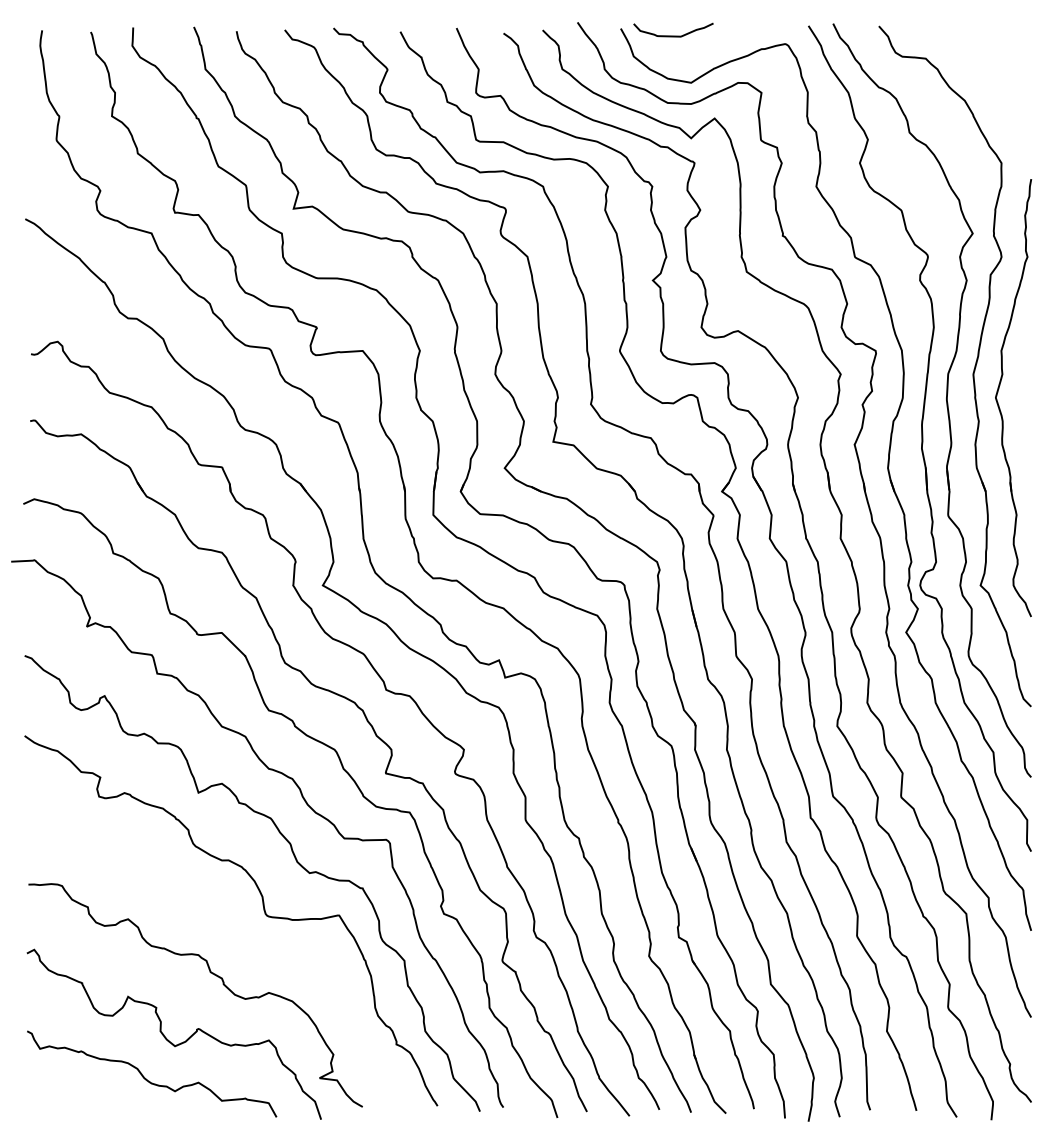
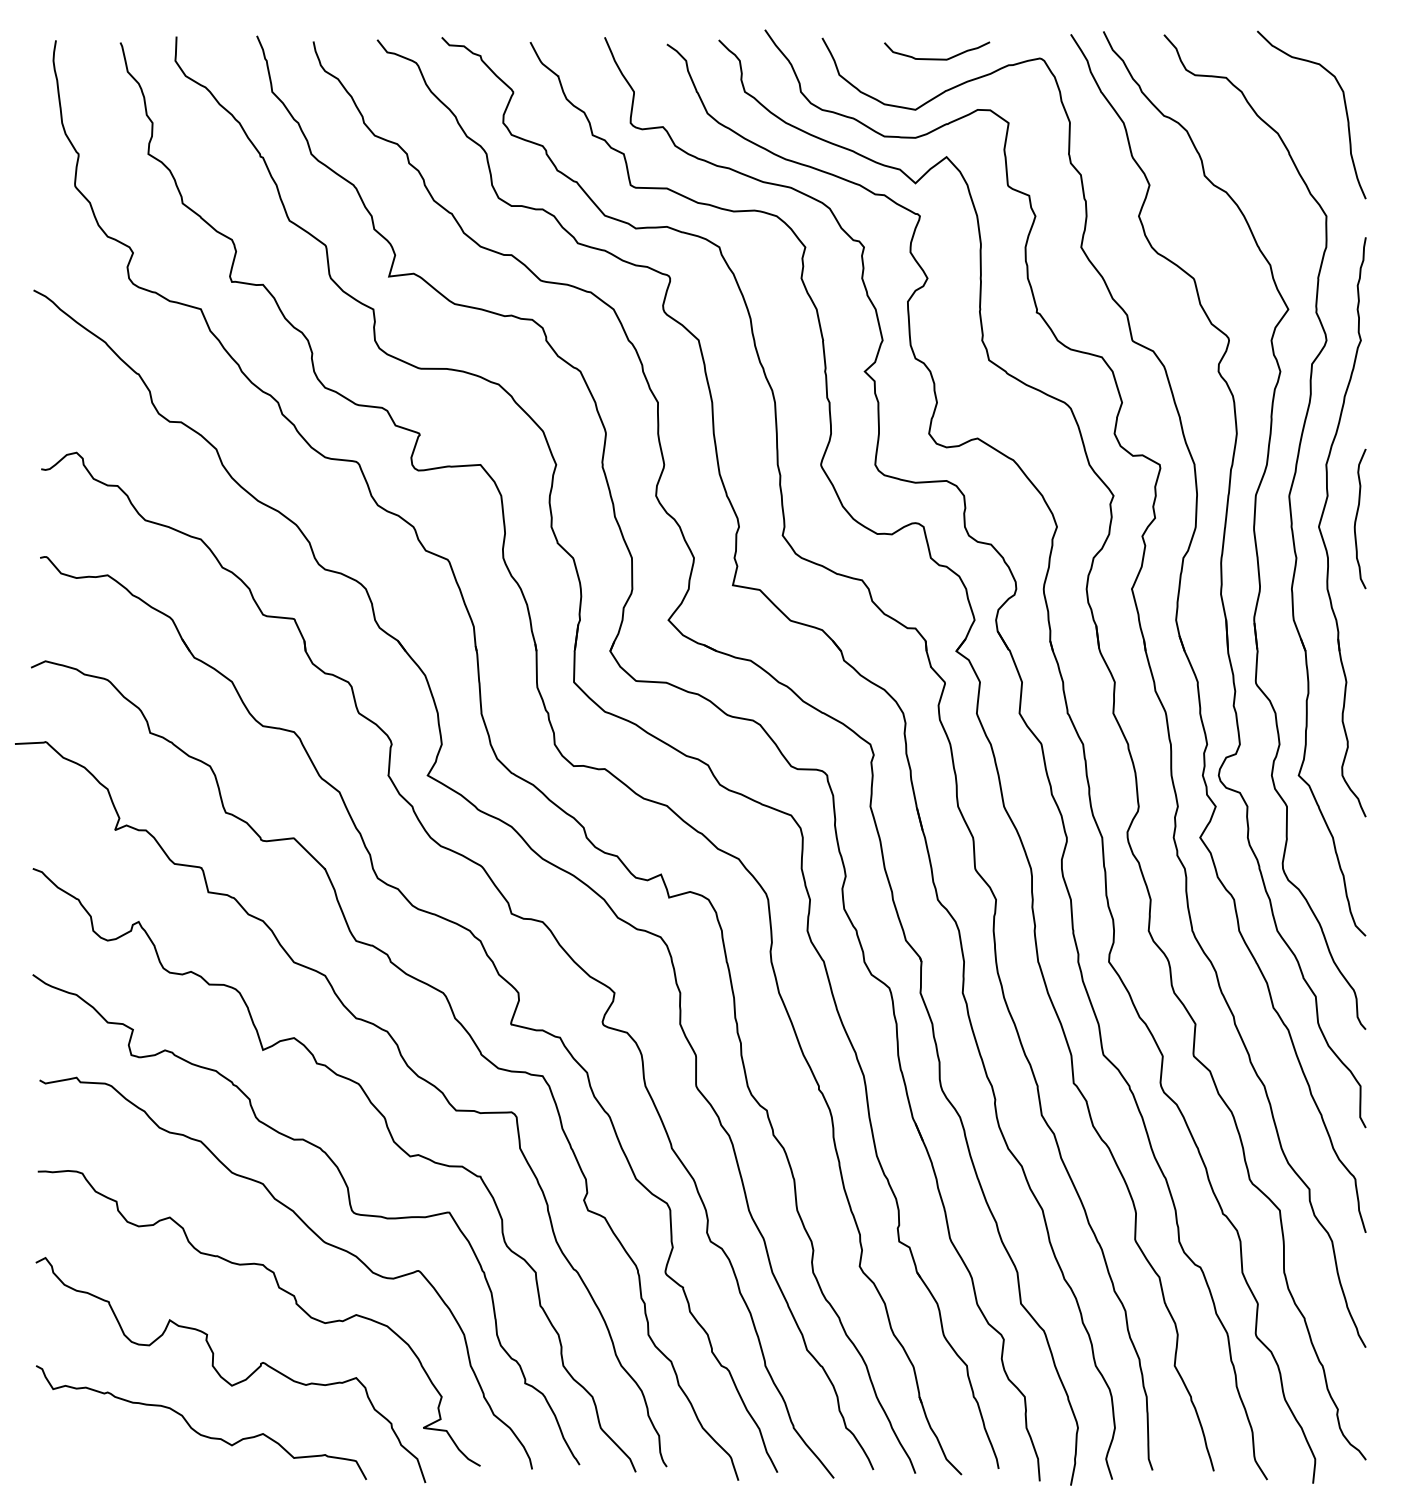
curve: (673, 35) -> (937, 58), moved
curve: (1015, 80) -> (1344, 106), added
curve: (1024, 390) -> (1357, 517), added
curve: (239, 934) -> (317, 1237), added

